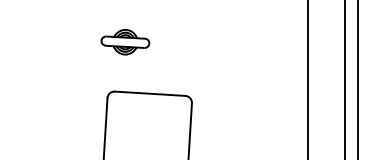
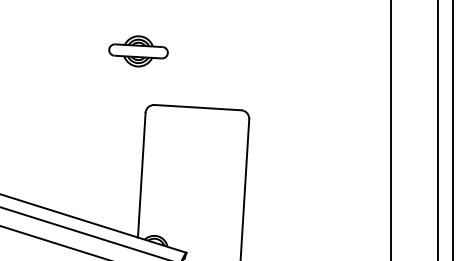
part: (125, 42) -> (138, 51), moved

